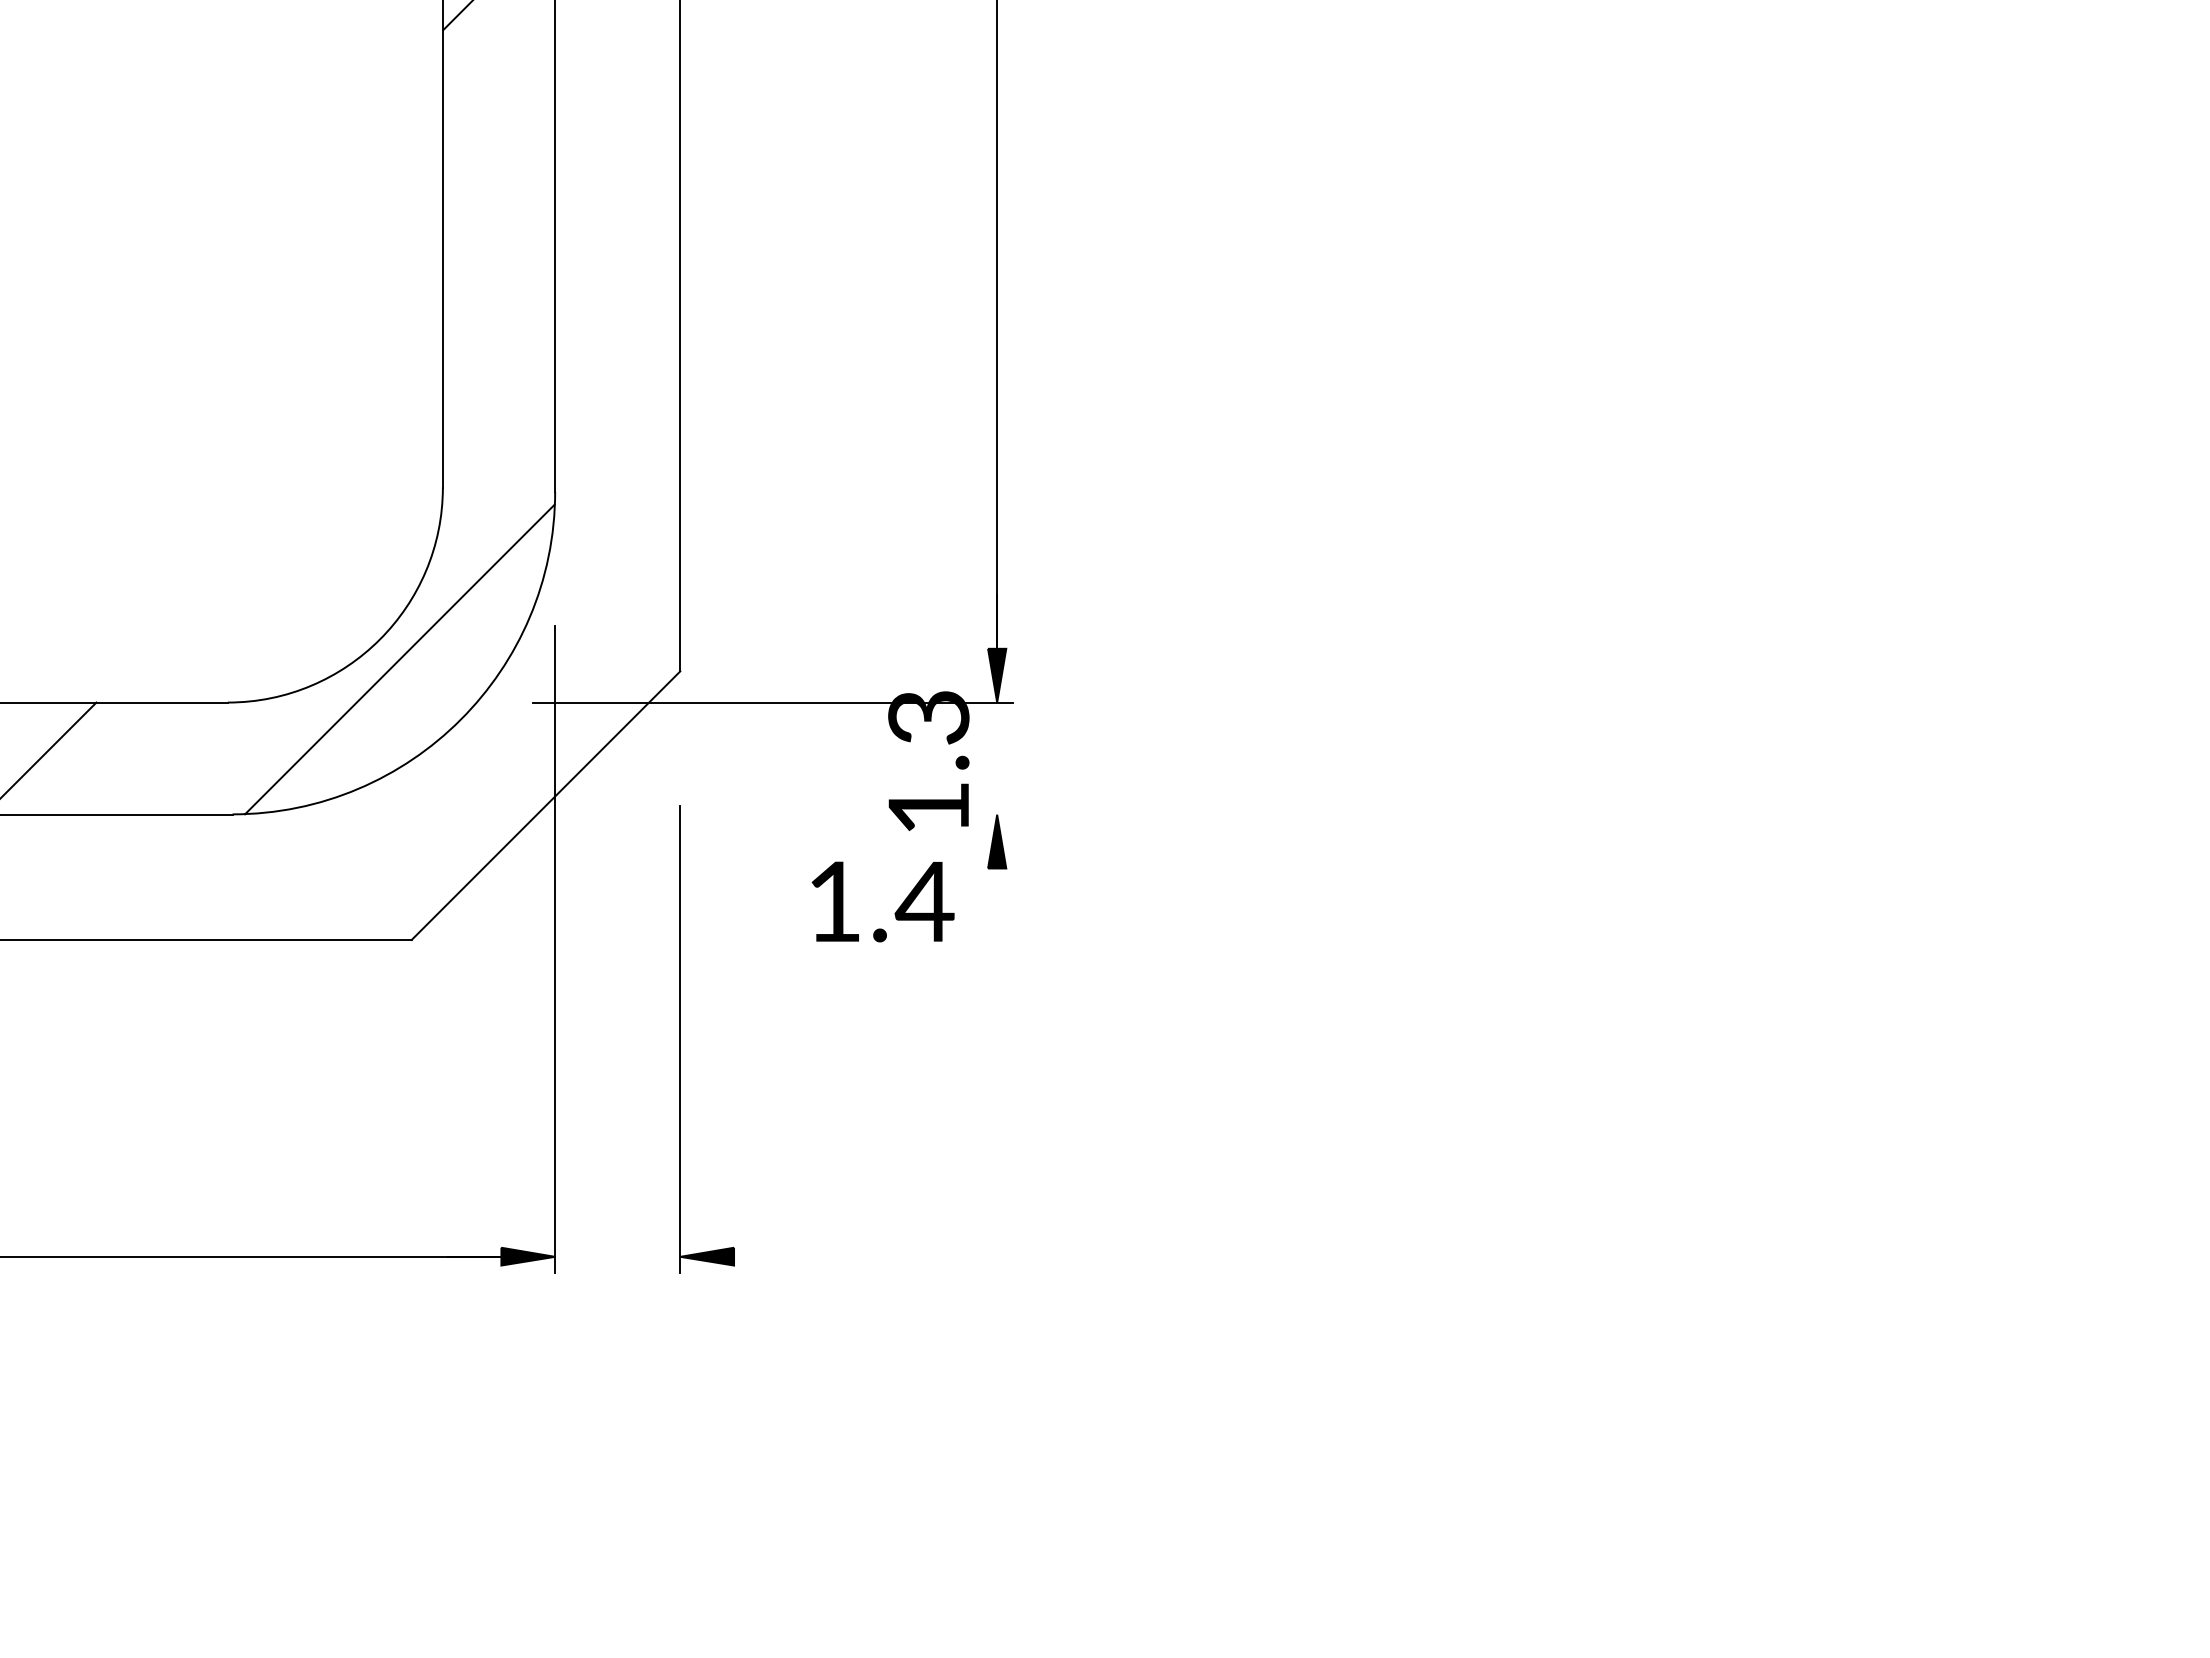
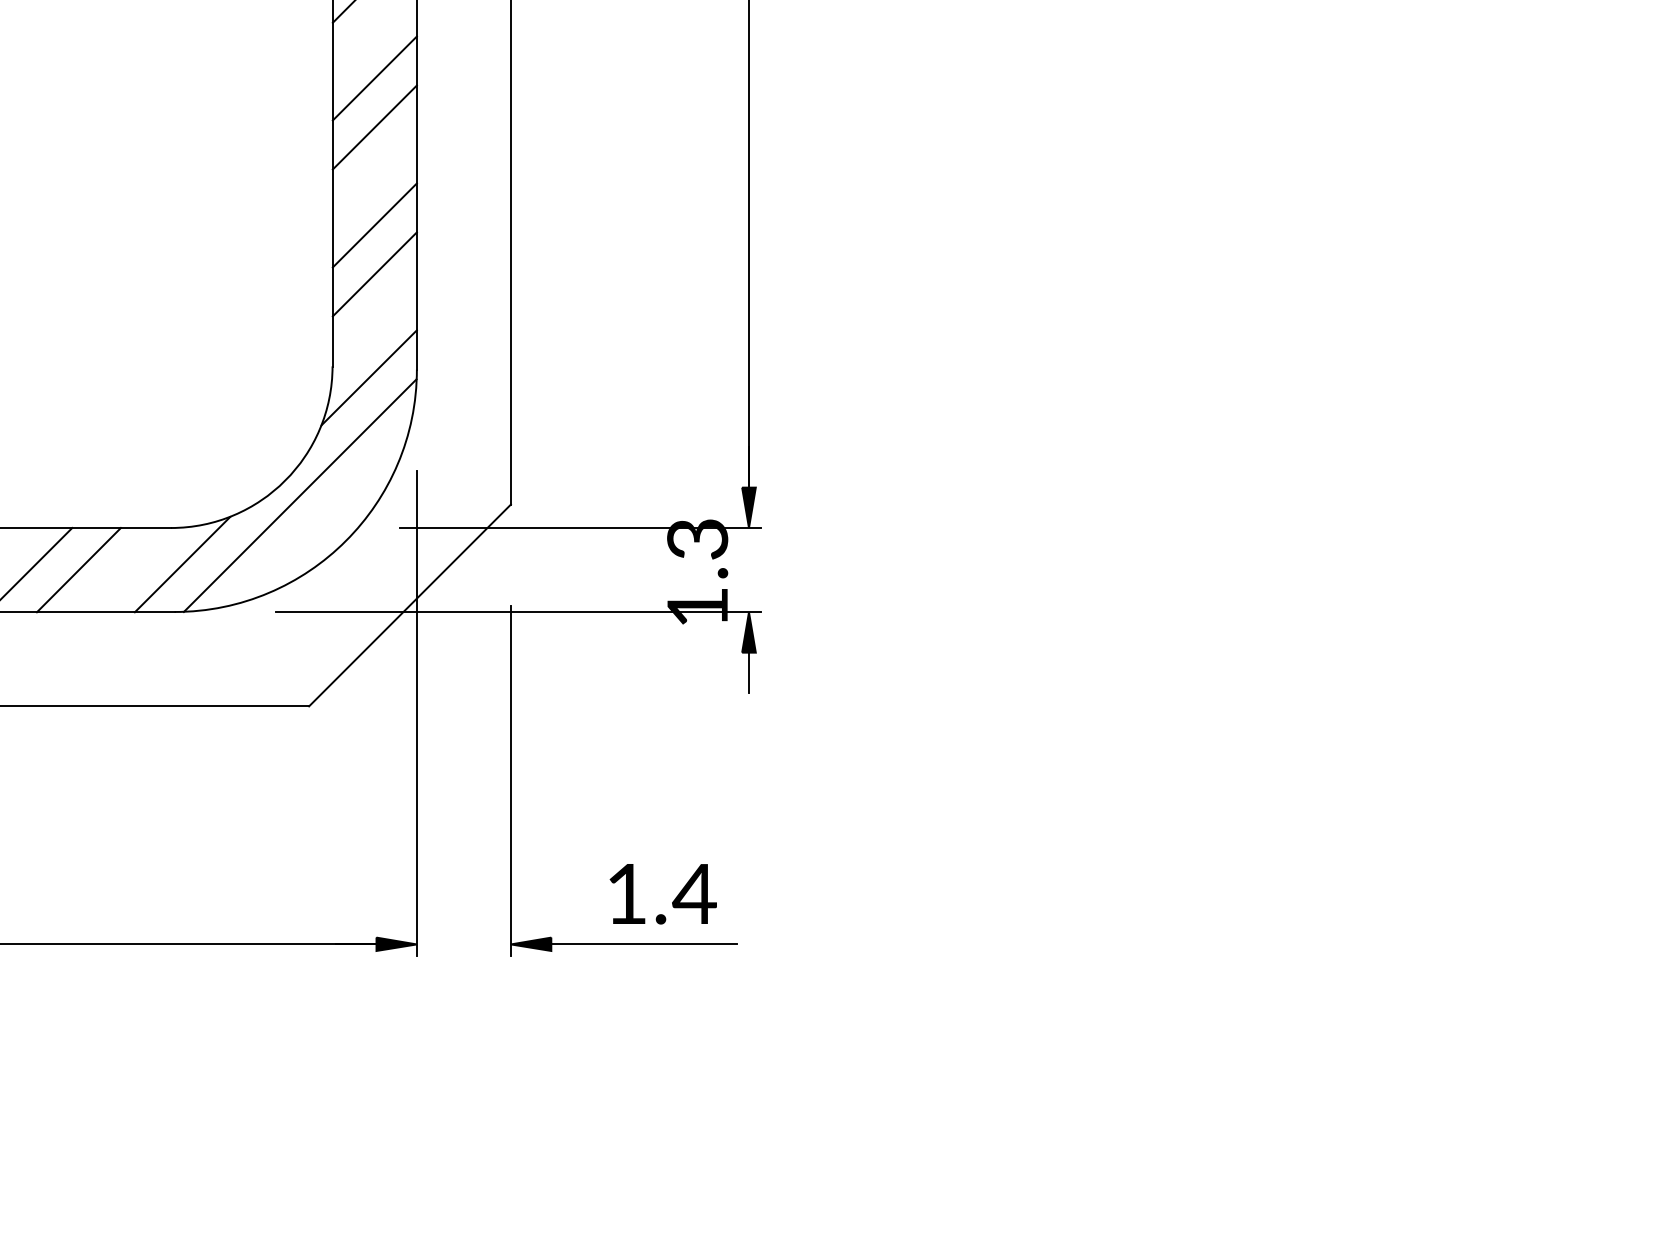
line: (499, 104) -> (375, 78), added
line: (499, 169) -> (375, 127), added
line: (499, 299) -> (375, 225), added
line: (499, 364) -> (375, 274), added
line: (491, 502) -> (369, 377), added
line: (242, 750) -> (182, 564), added
line: (105, 758) -> (79, 570), added
line: (690, 814) -> (518, 612), added
line: (997, 895) -> (749, 672), added
text: (882, 901) -> (662, 893), moved
line: (857, 1256) -> (644, 944), added

